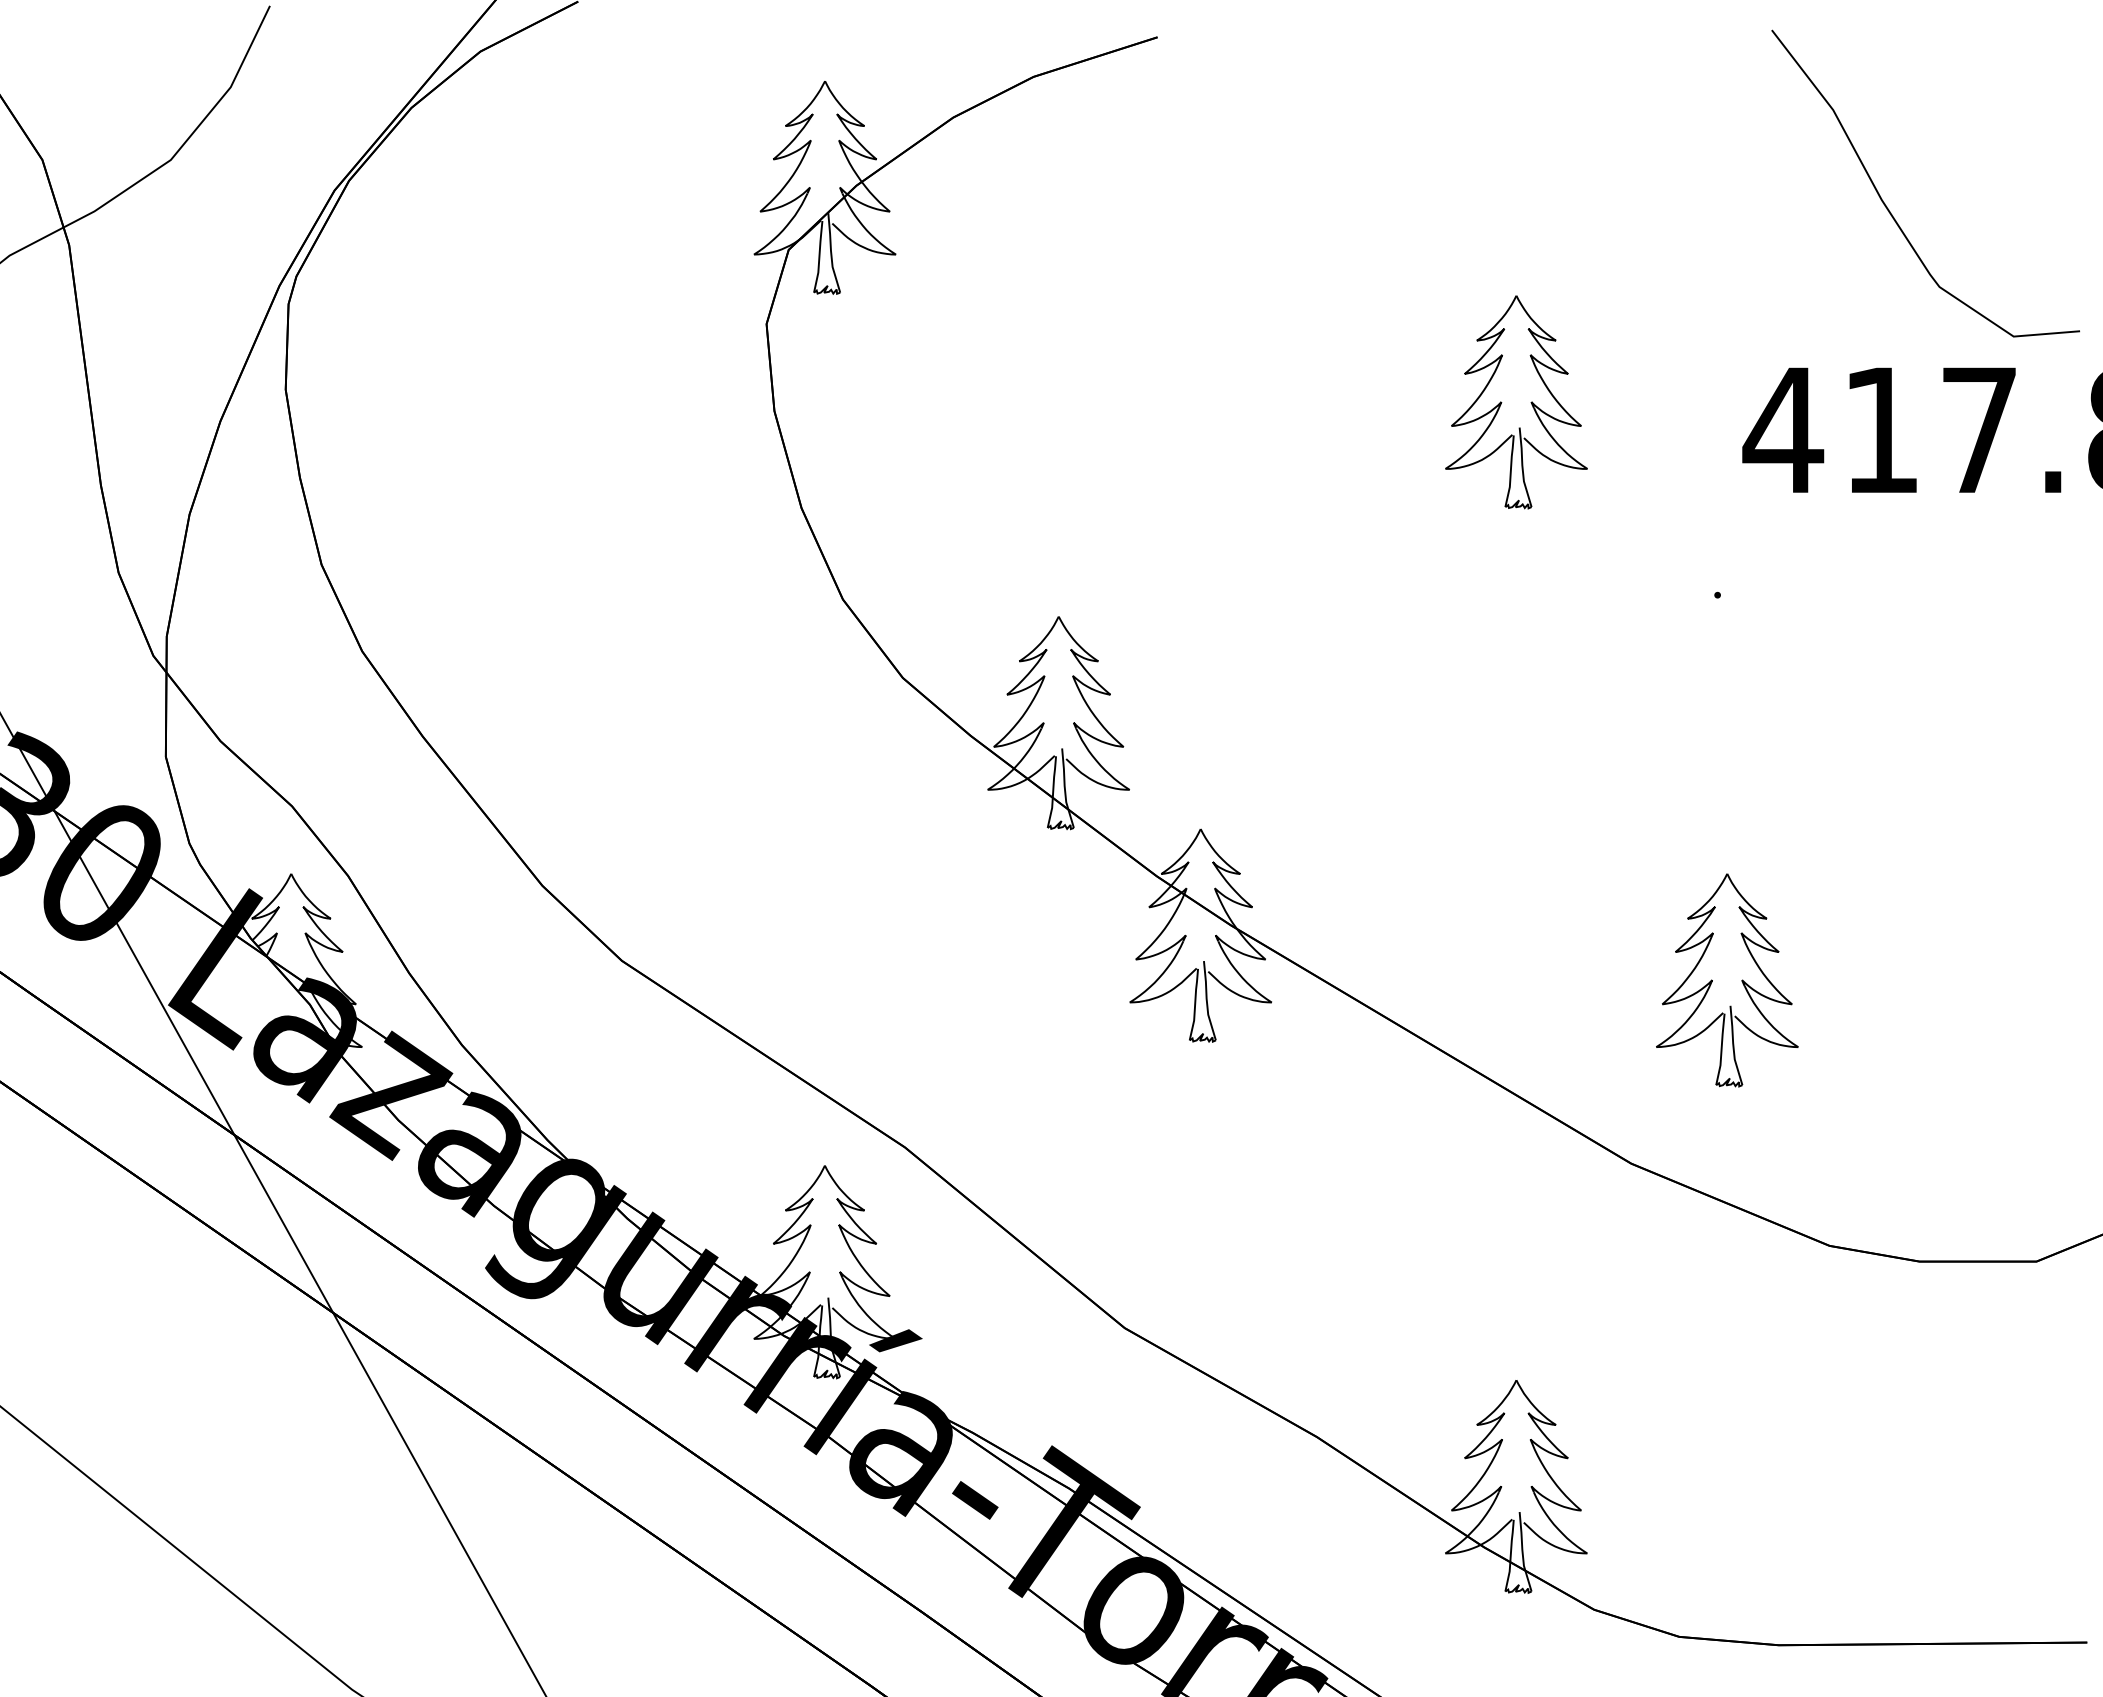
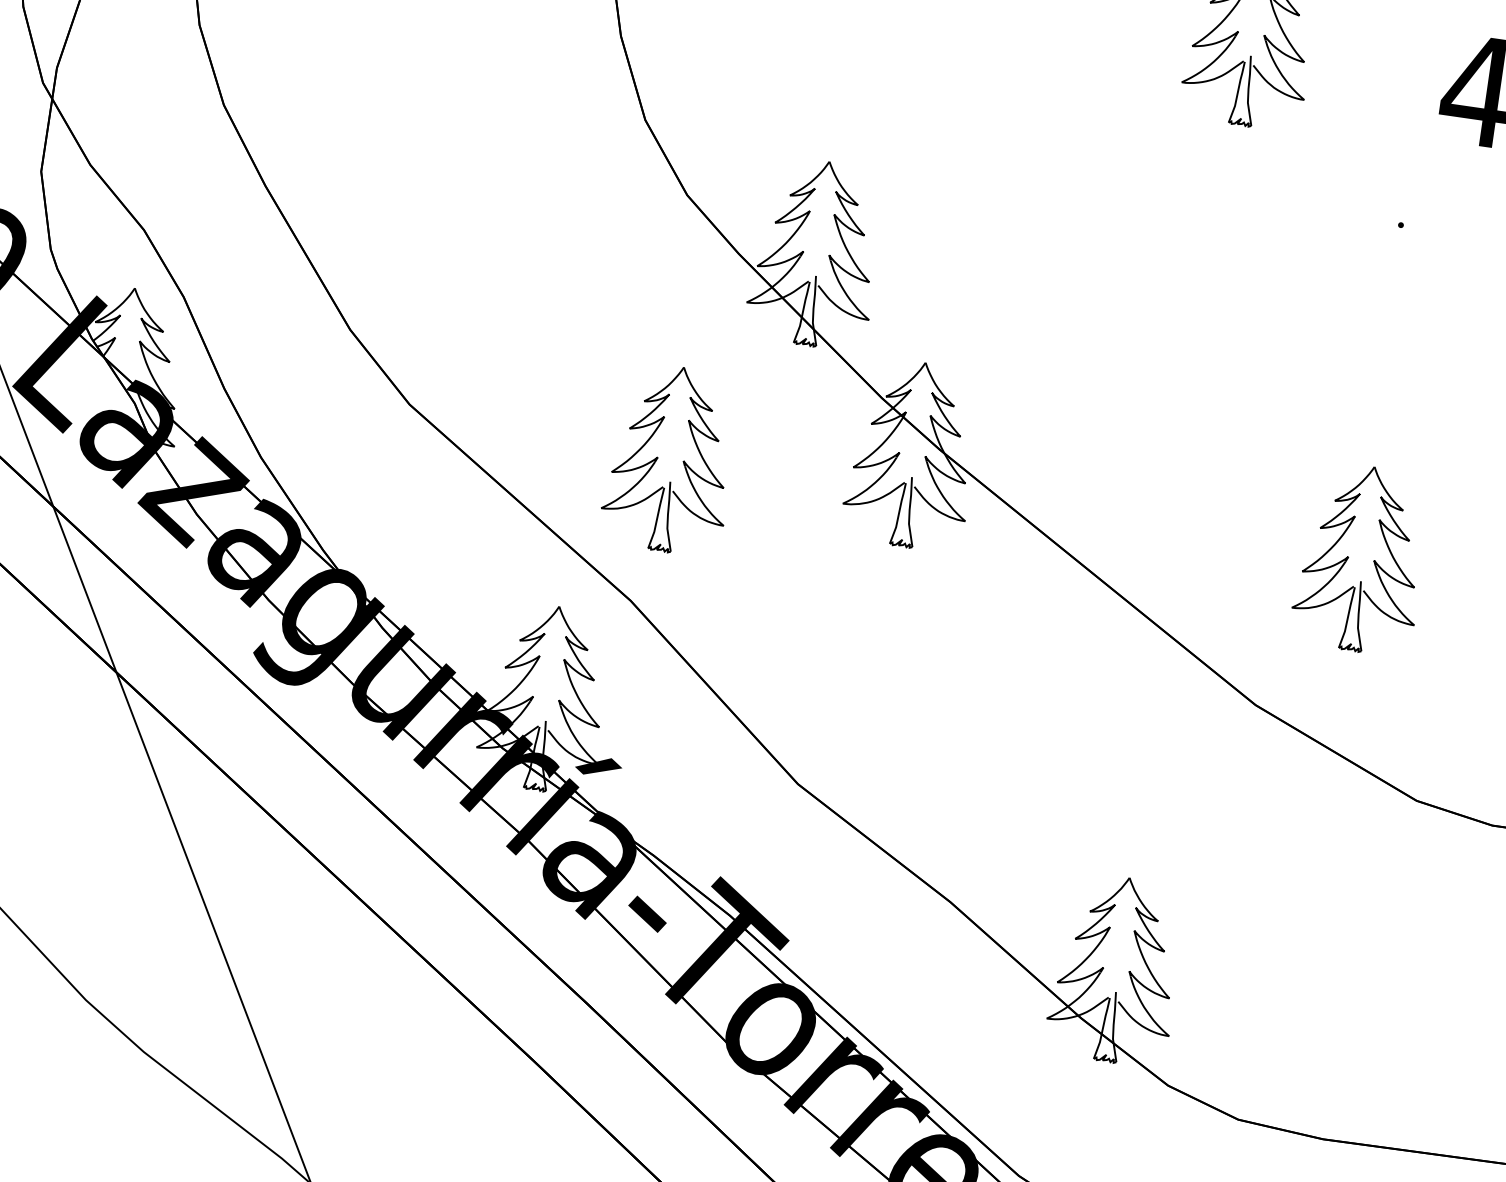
part: (941, 980) -> (683, 461), added

